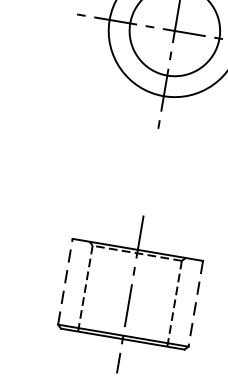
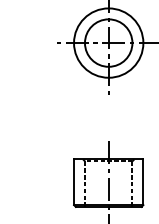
line: (66, 282) -> (74, 182), dashed -> solid
line: (195, 304) -> (143, 182), dashed -> solid

